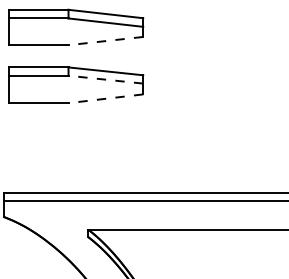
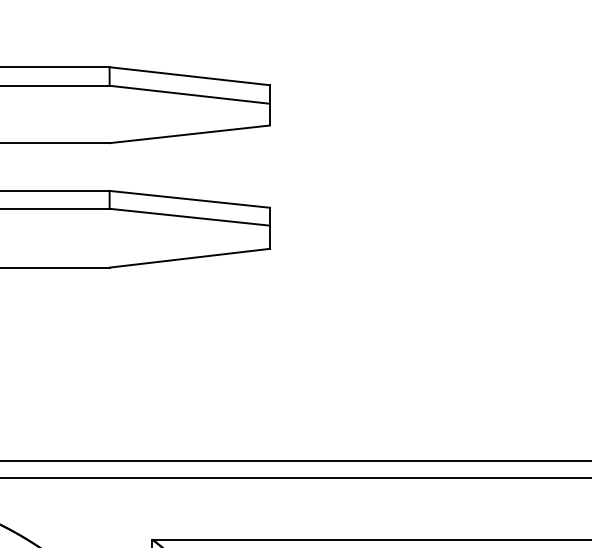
line: (105, 41) -> (189, 135), dashed -> solid
line: (105, 79) -> (189, 216), dashed -> solid
line: (105, 98) -> (189, 257), dashed -> solid

